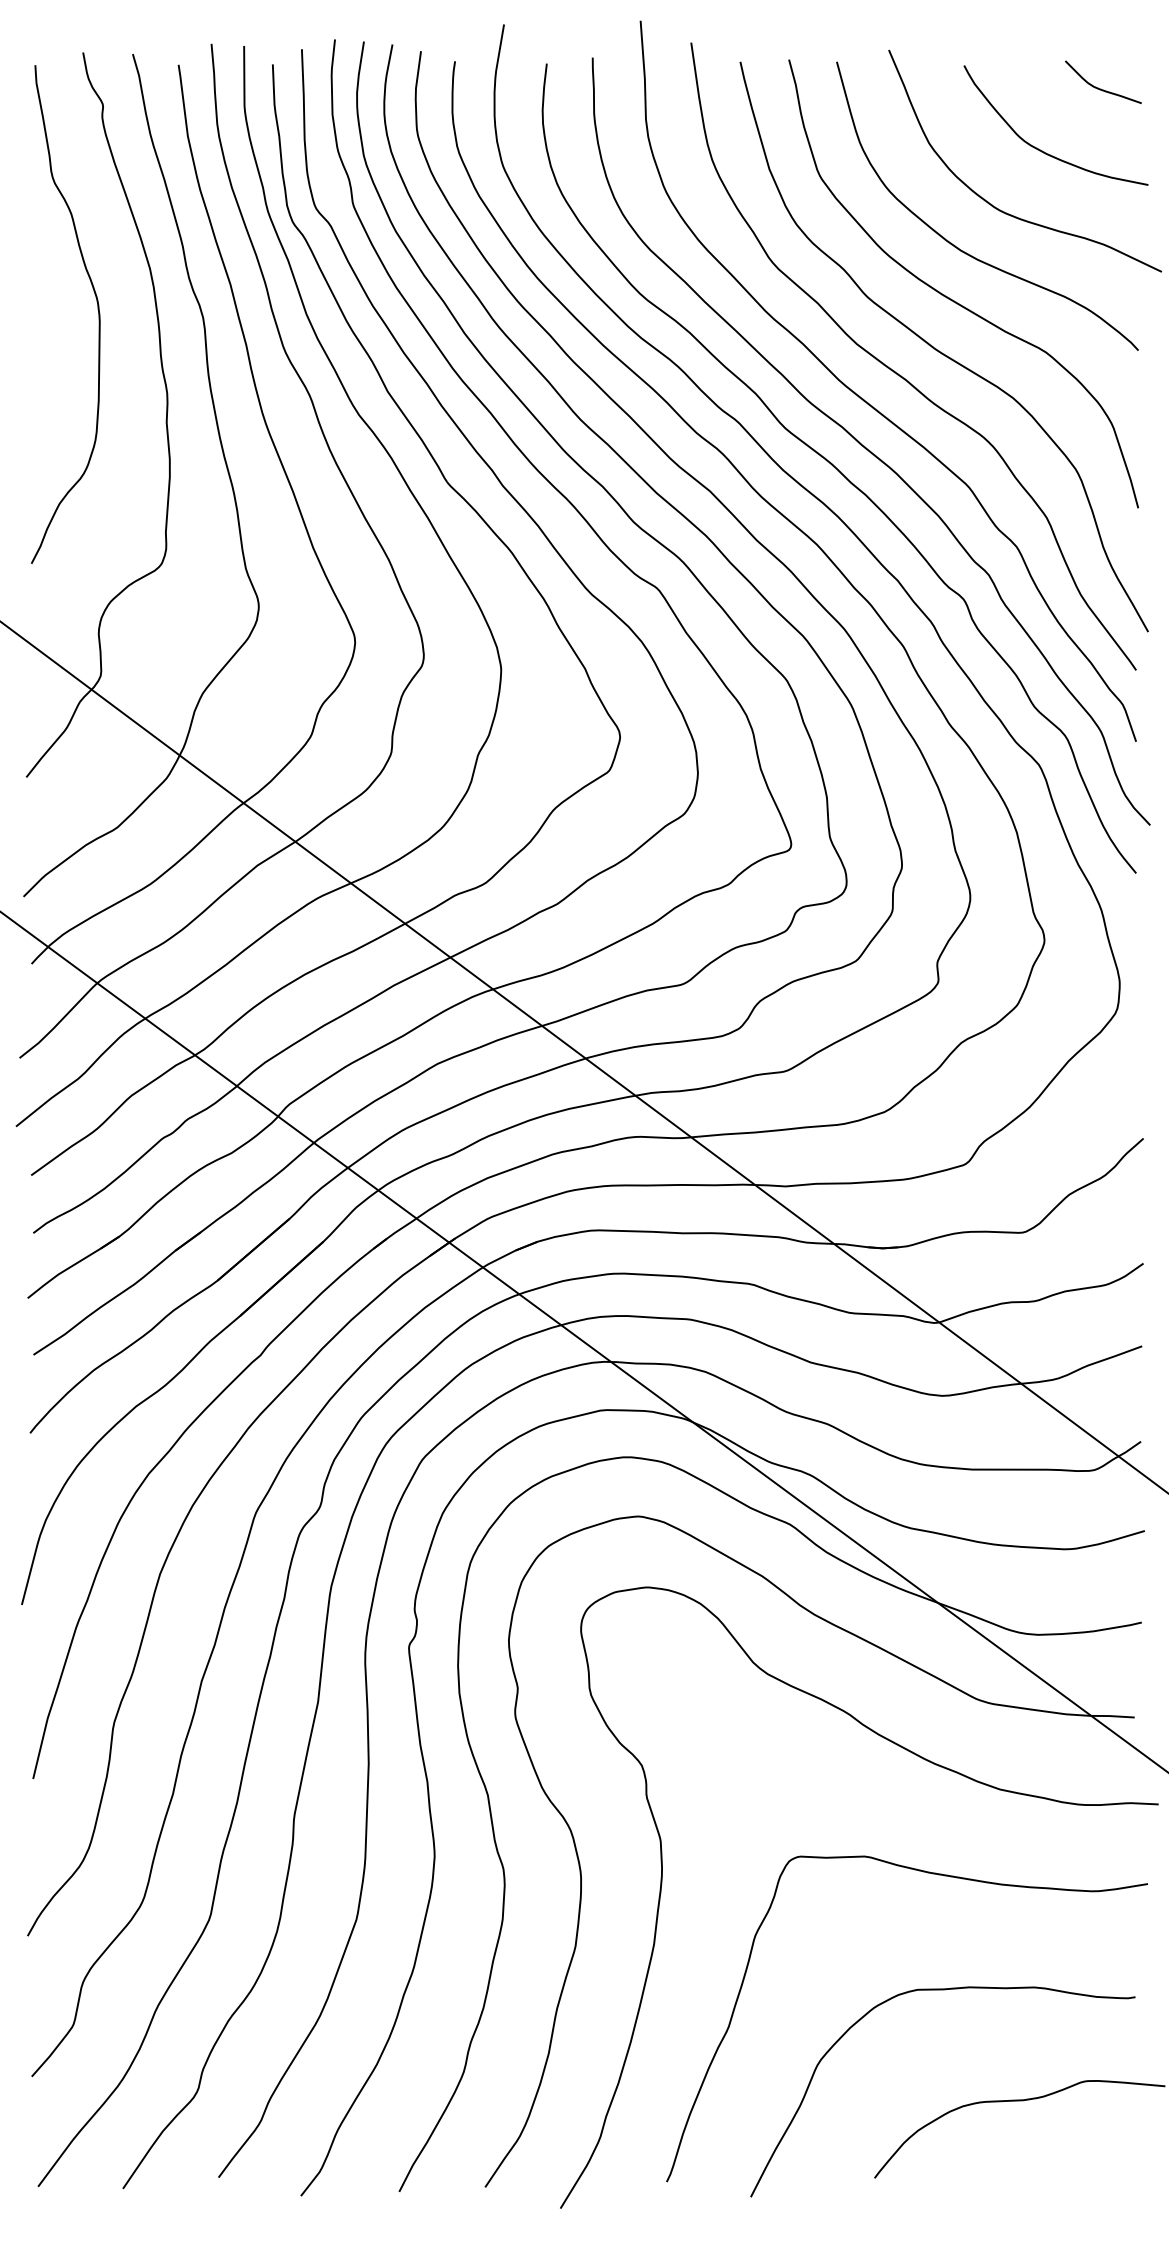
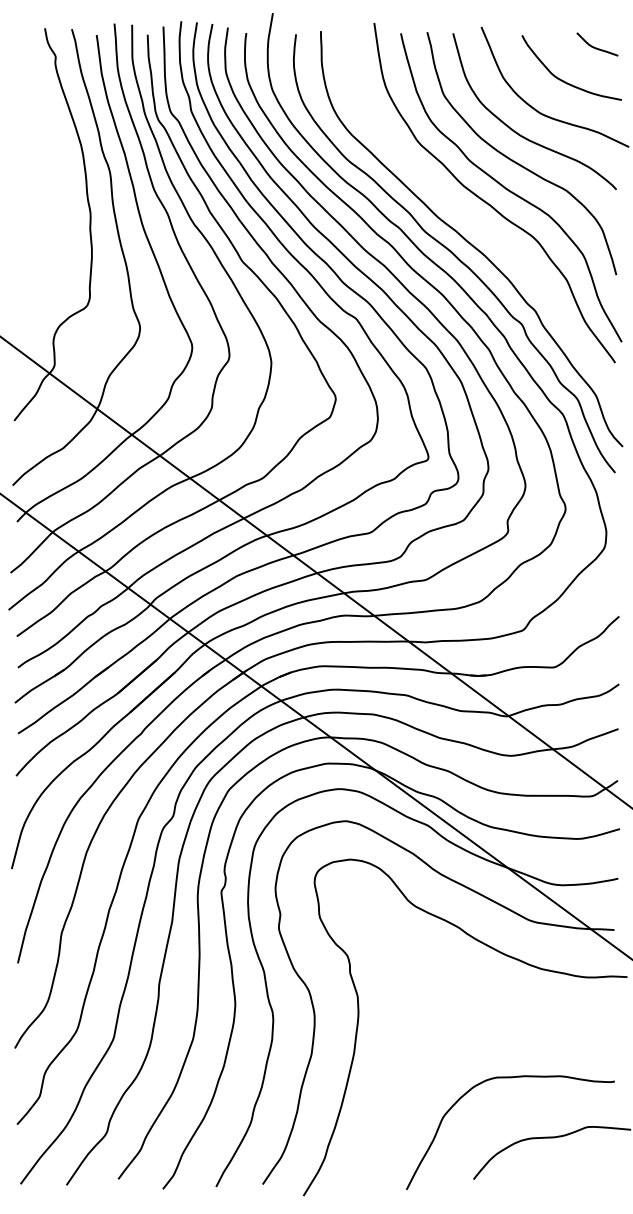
curve: (97, 315) -> (52, 170), removed
curve: (874, 405) -> (473, 219), removed
curve: (931, 1875) -> (504, 1015), removed

